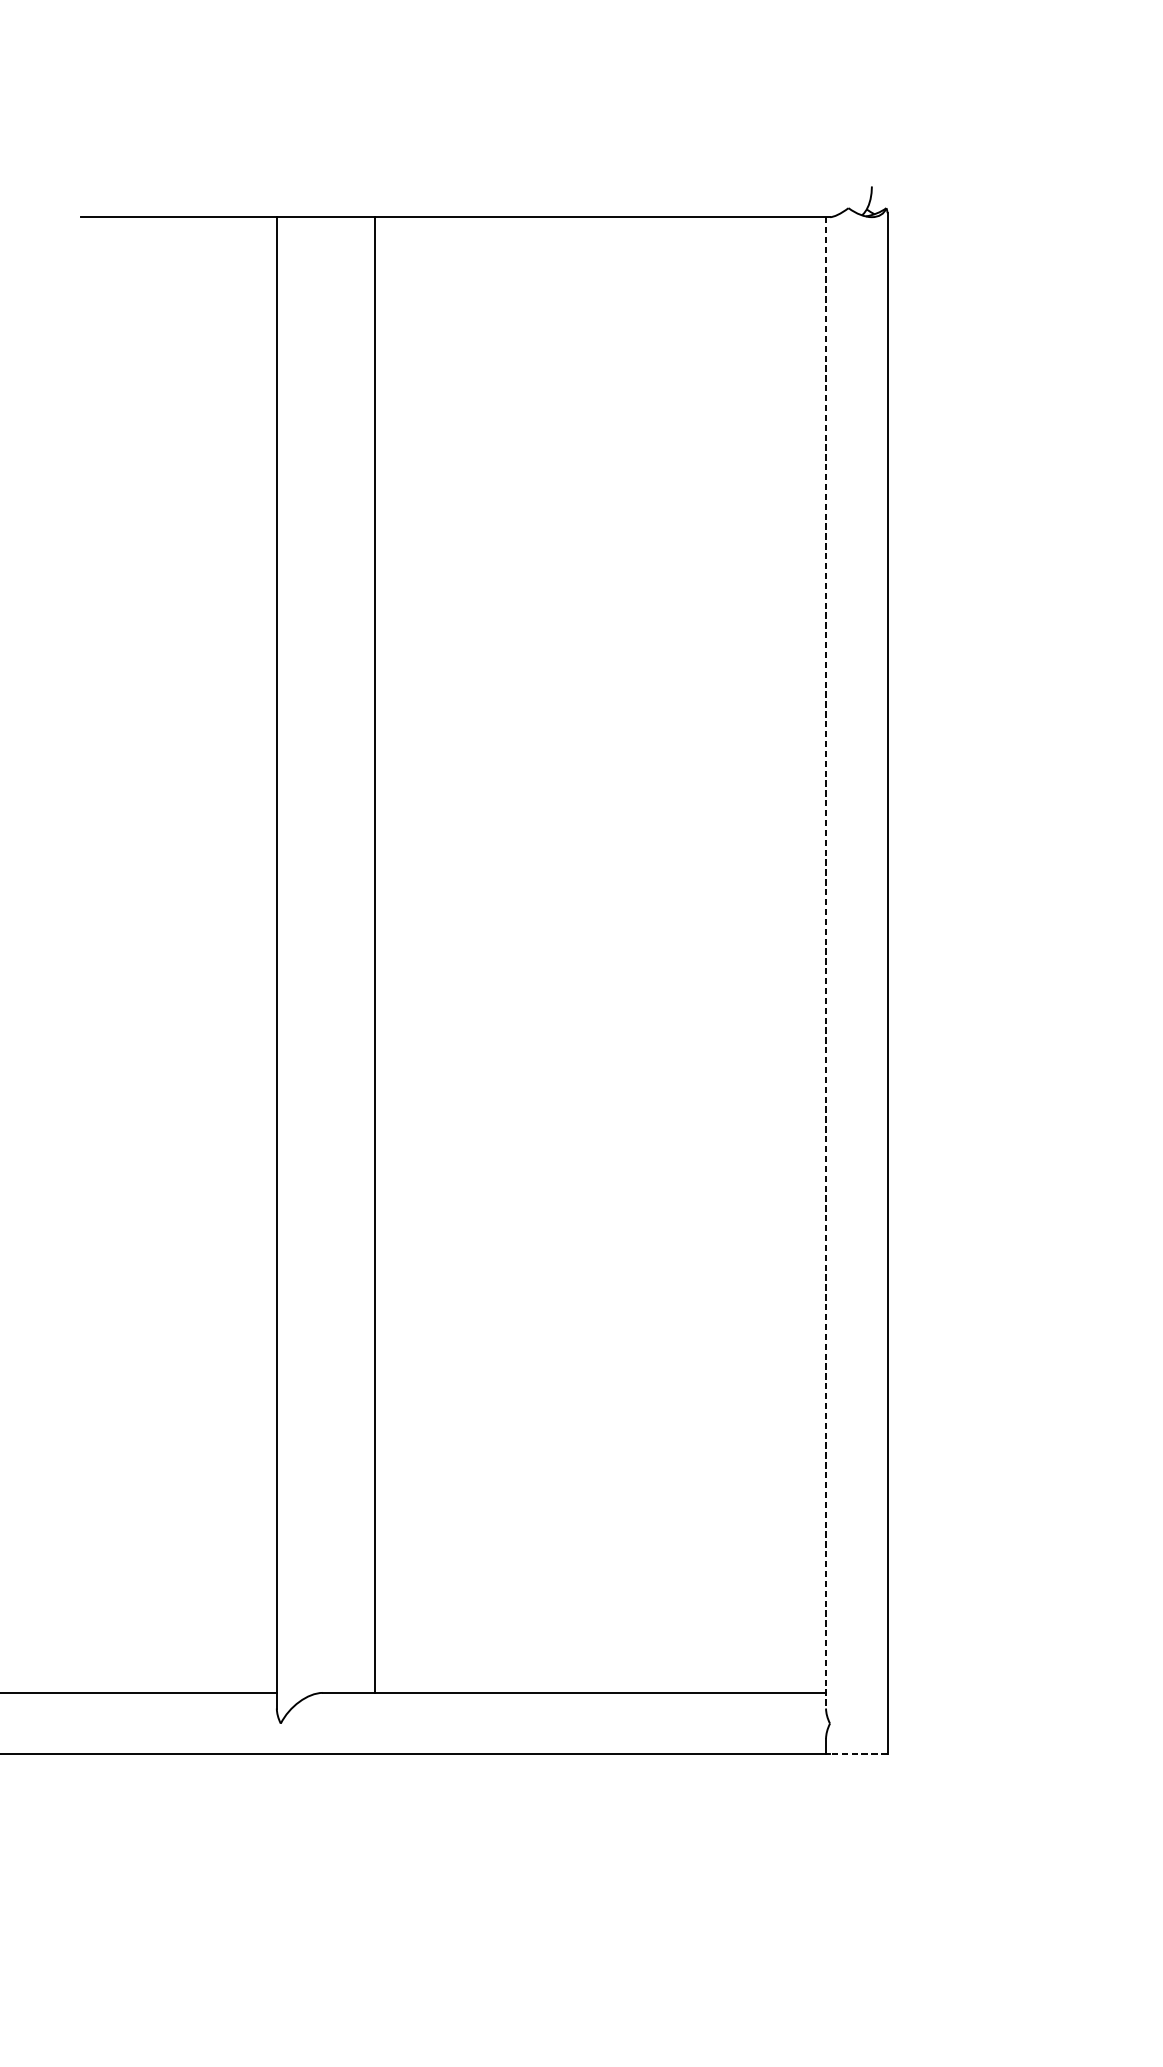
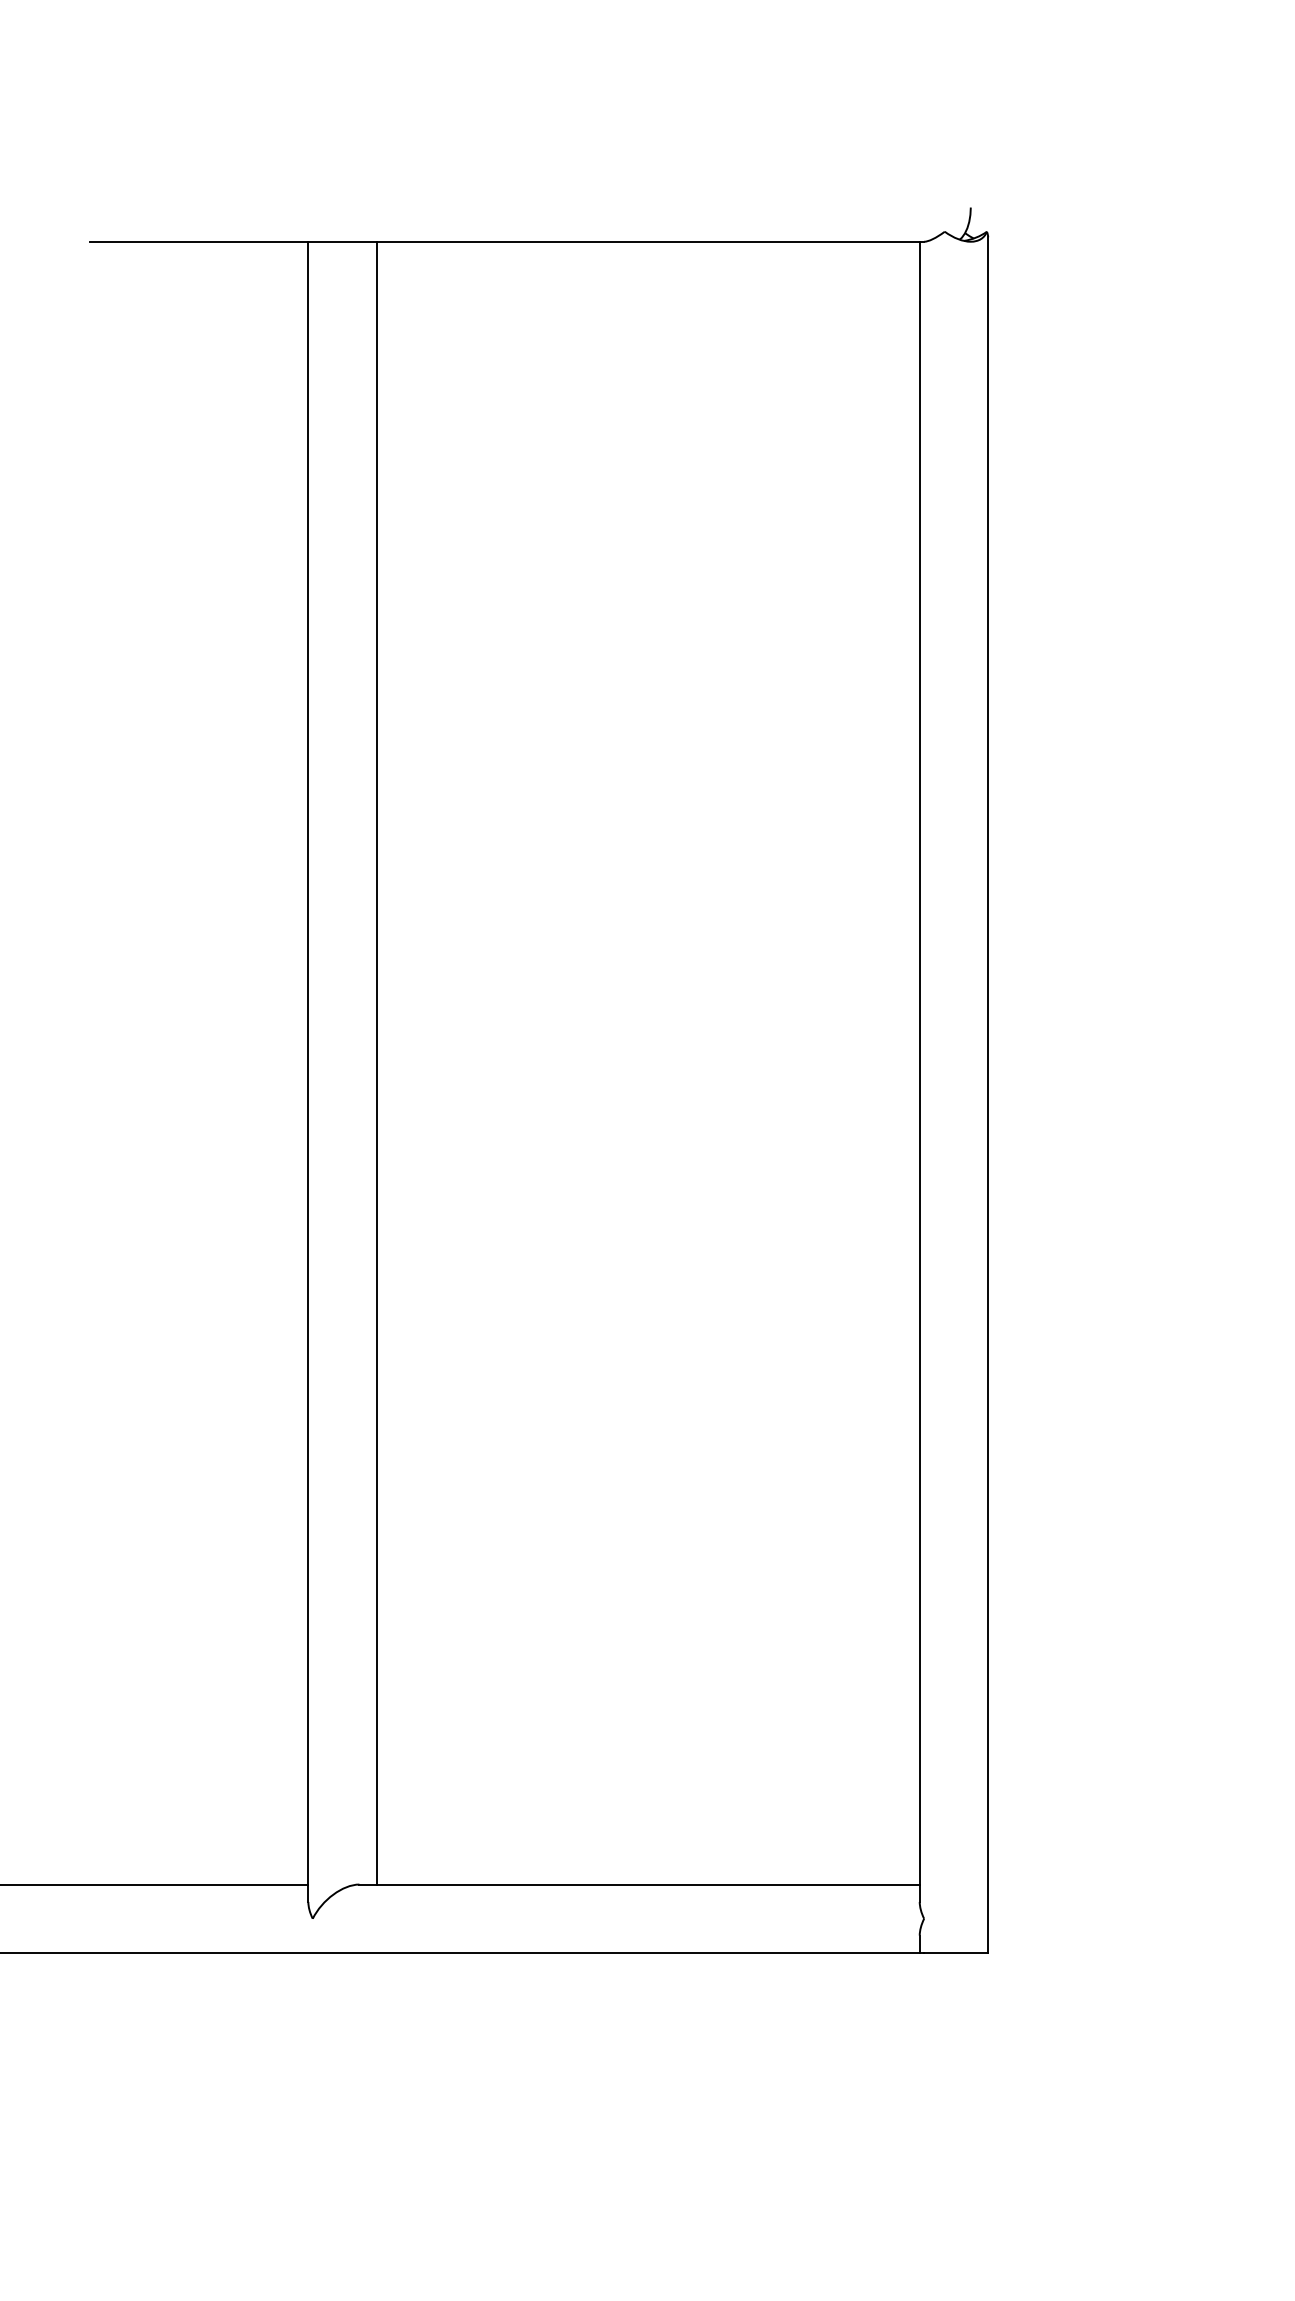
line: (374, 954) -> (376, 1062), moved
line: (825, 963) -> (919, 1072), dashed -> solid
line: (858, 1754) -> (955, 1953), dashed -> solid

